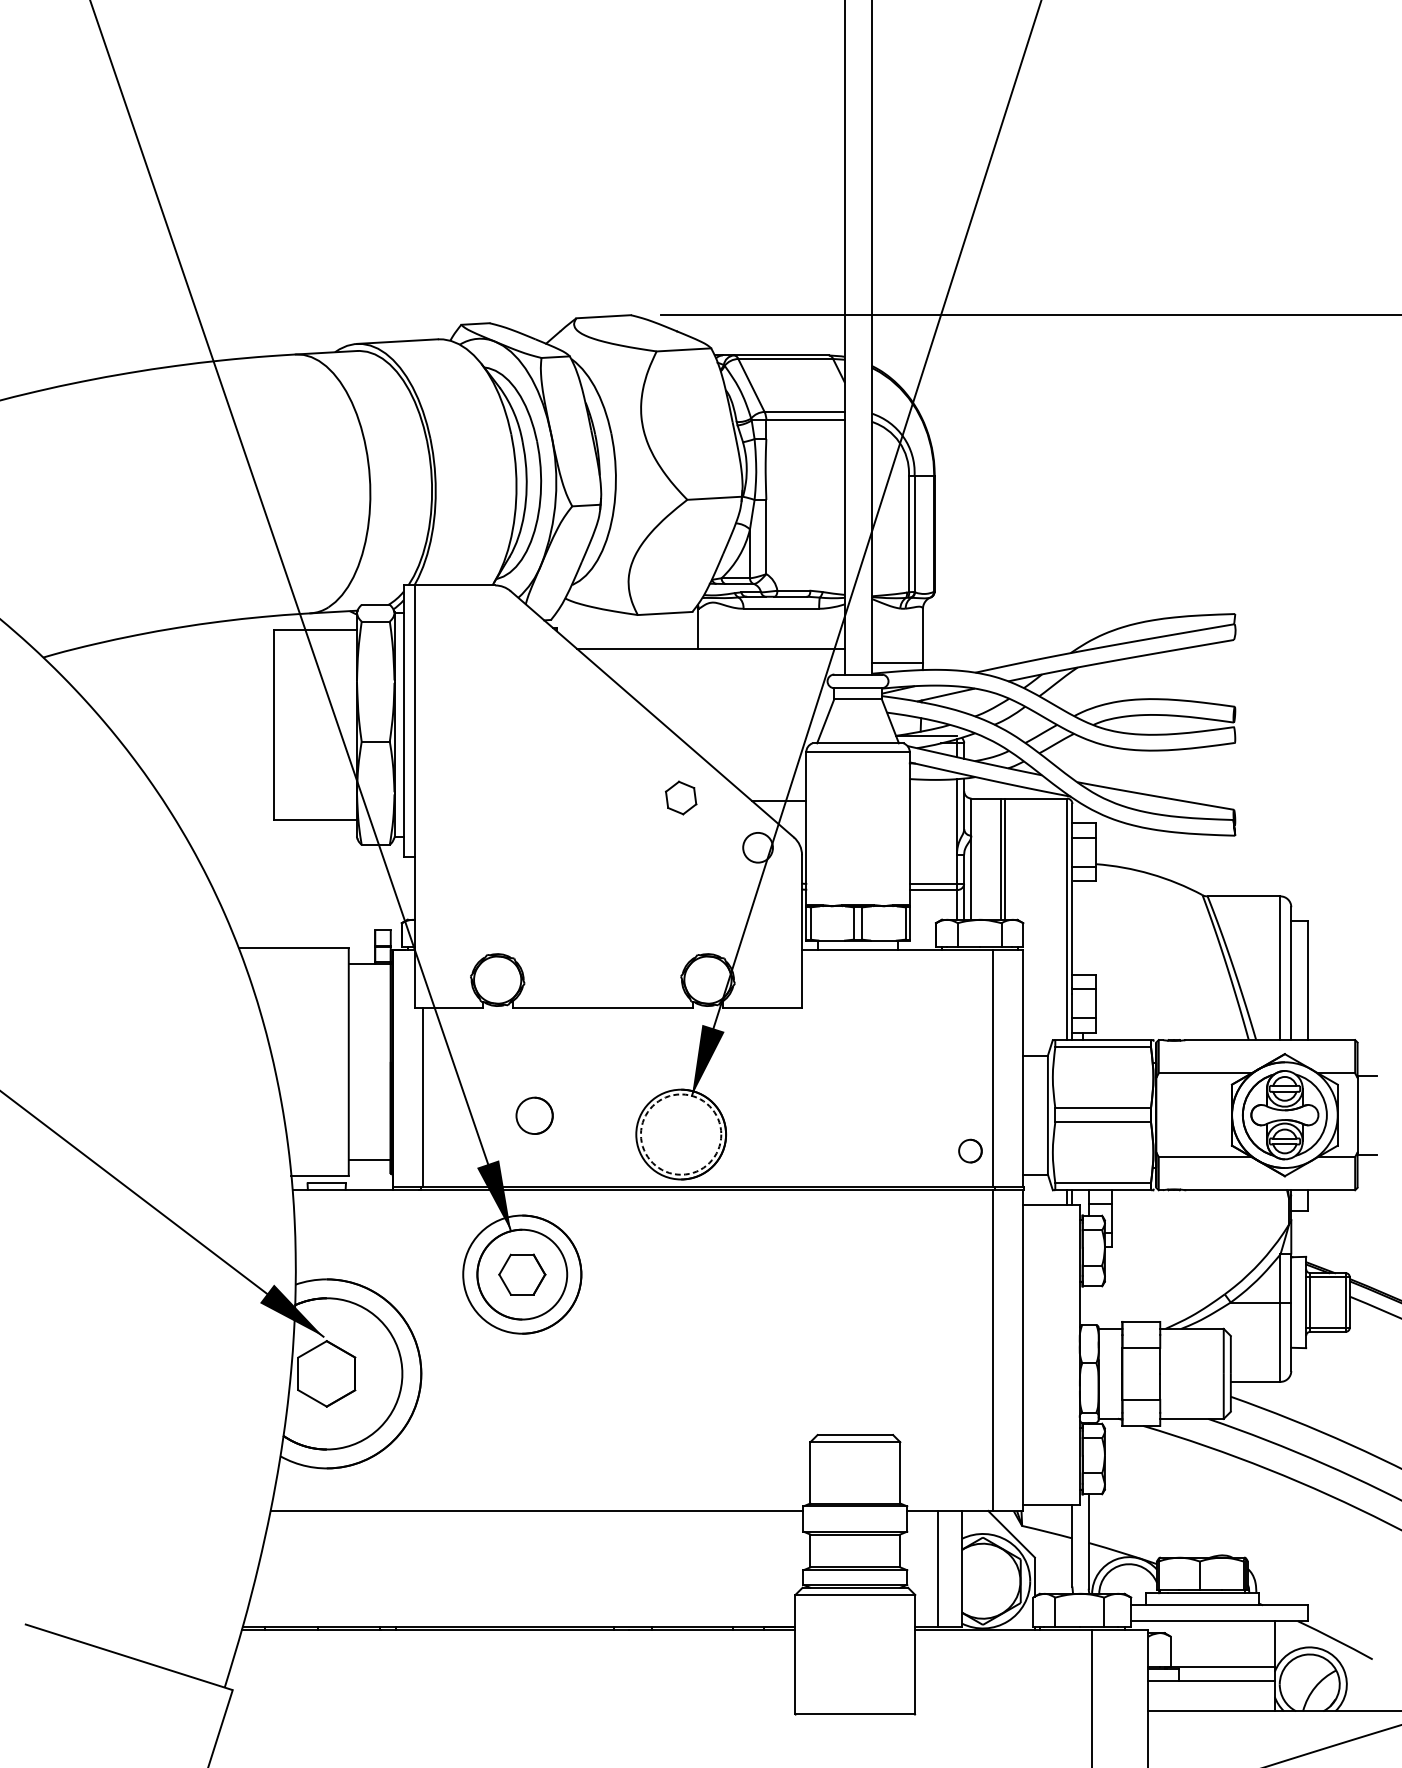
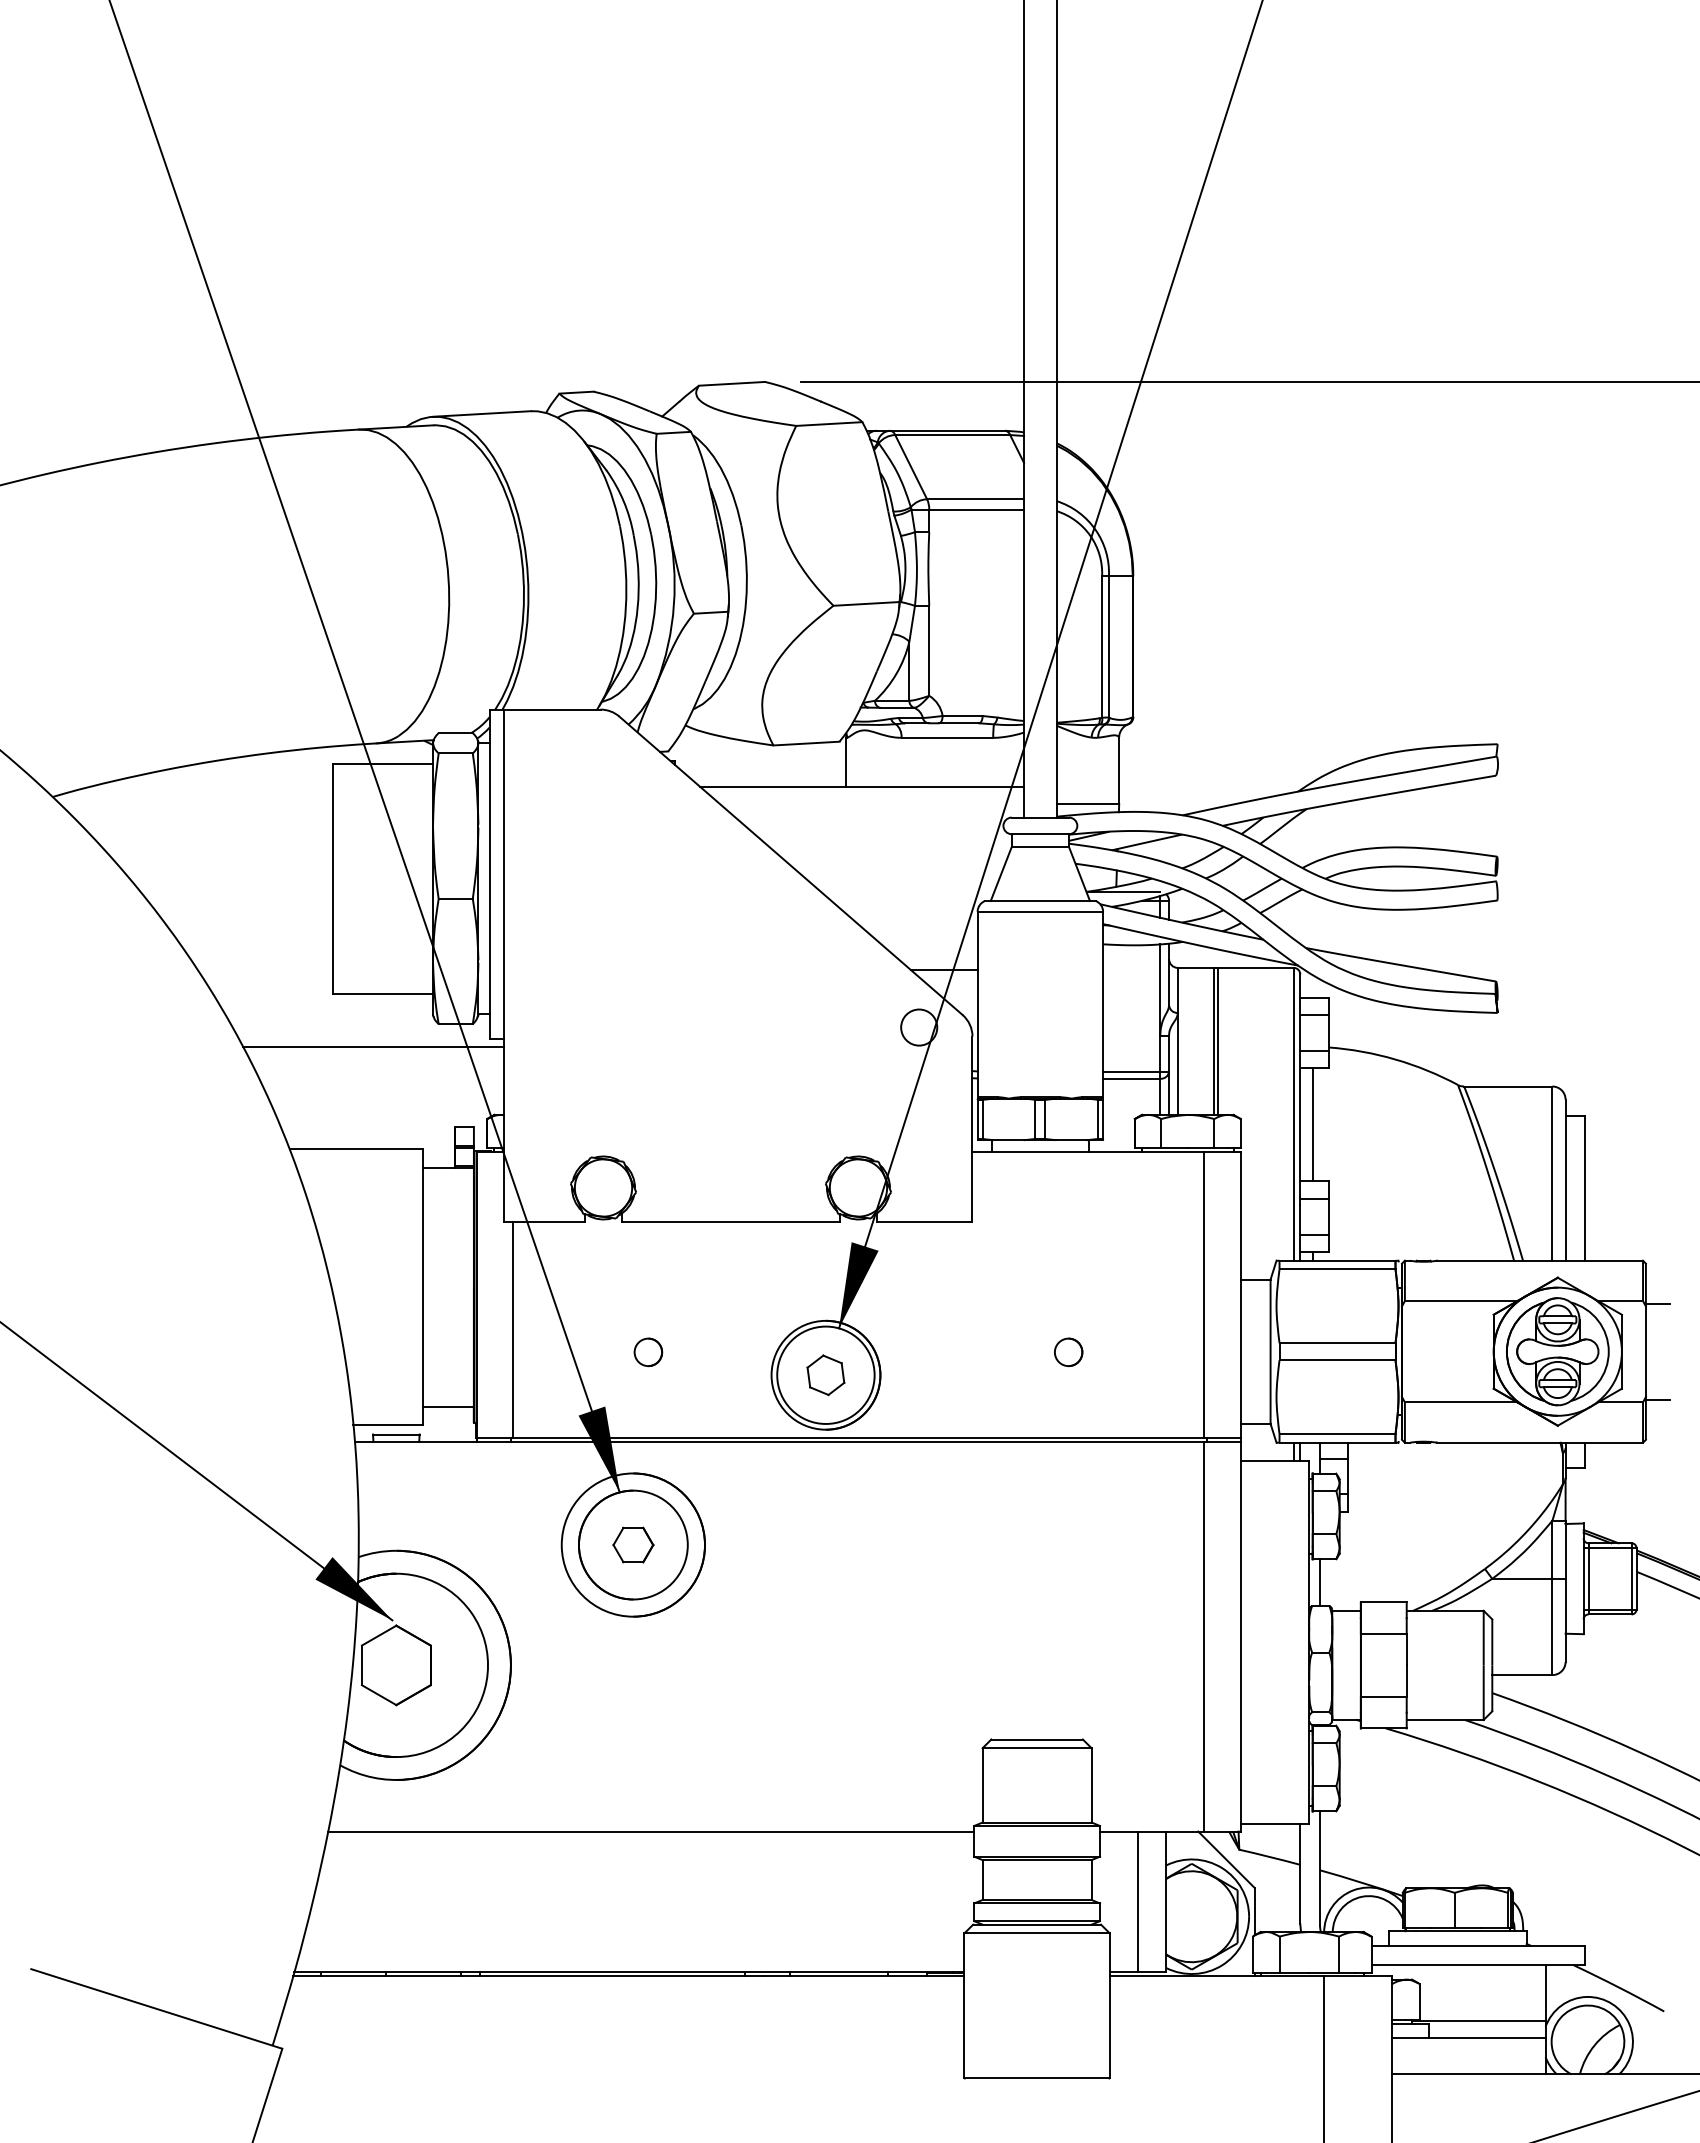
part: (680, 798) -> (825, 1375), moved
line: (307, 863) -> (372, 1046), added
line: (1083, 927) -> (1313, 1124), added
part: (534, 1114) -> (648, 1351), size x0.62
circle: (680, 1133) -> (825, 1374), dashed -> solid
circle: (970, 1150) -> (1068, 1351), moved
part: (522, 1274) -> (633, 1544), size x0.71
line: (1088, 1305) -> (1319, 1582), added

